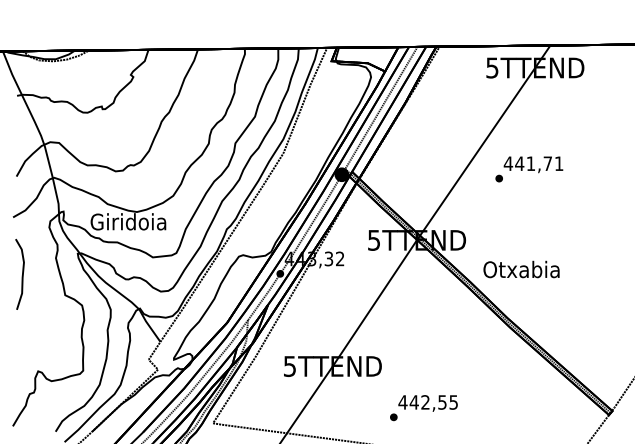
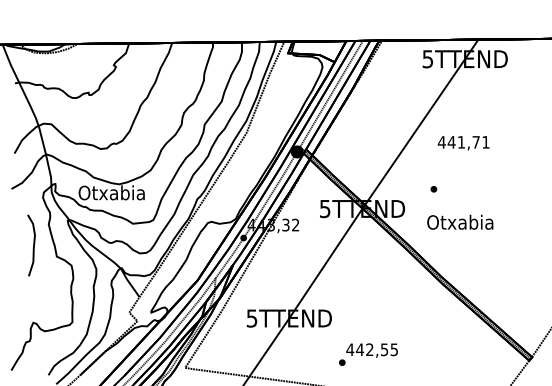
part: (498, 178) -> (433, 189), moved
text: (128, 221) -> (111, 192), Giridoia -> Otxabia
text: (521, 268) -> (460, 221), moved
curve: (22, 274) -> (33, 245), moved

